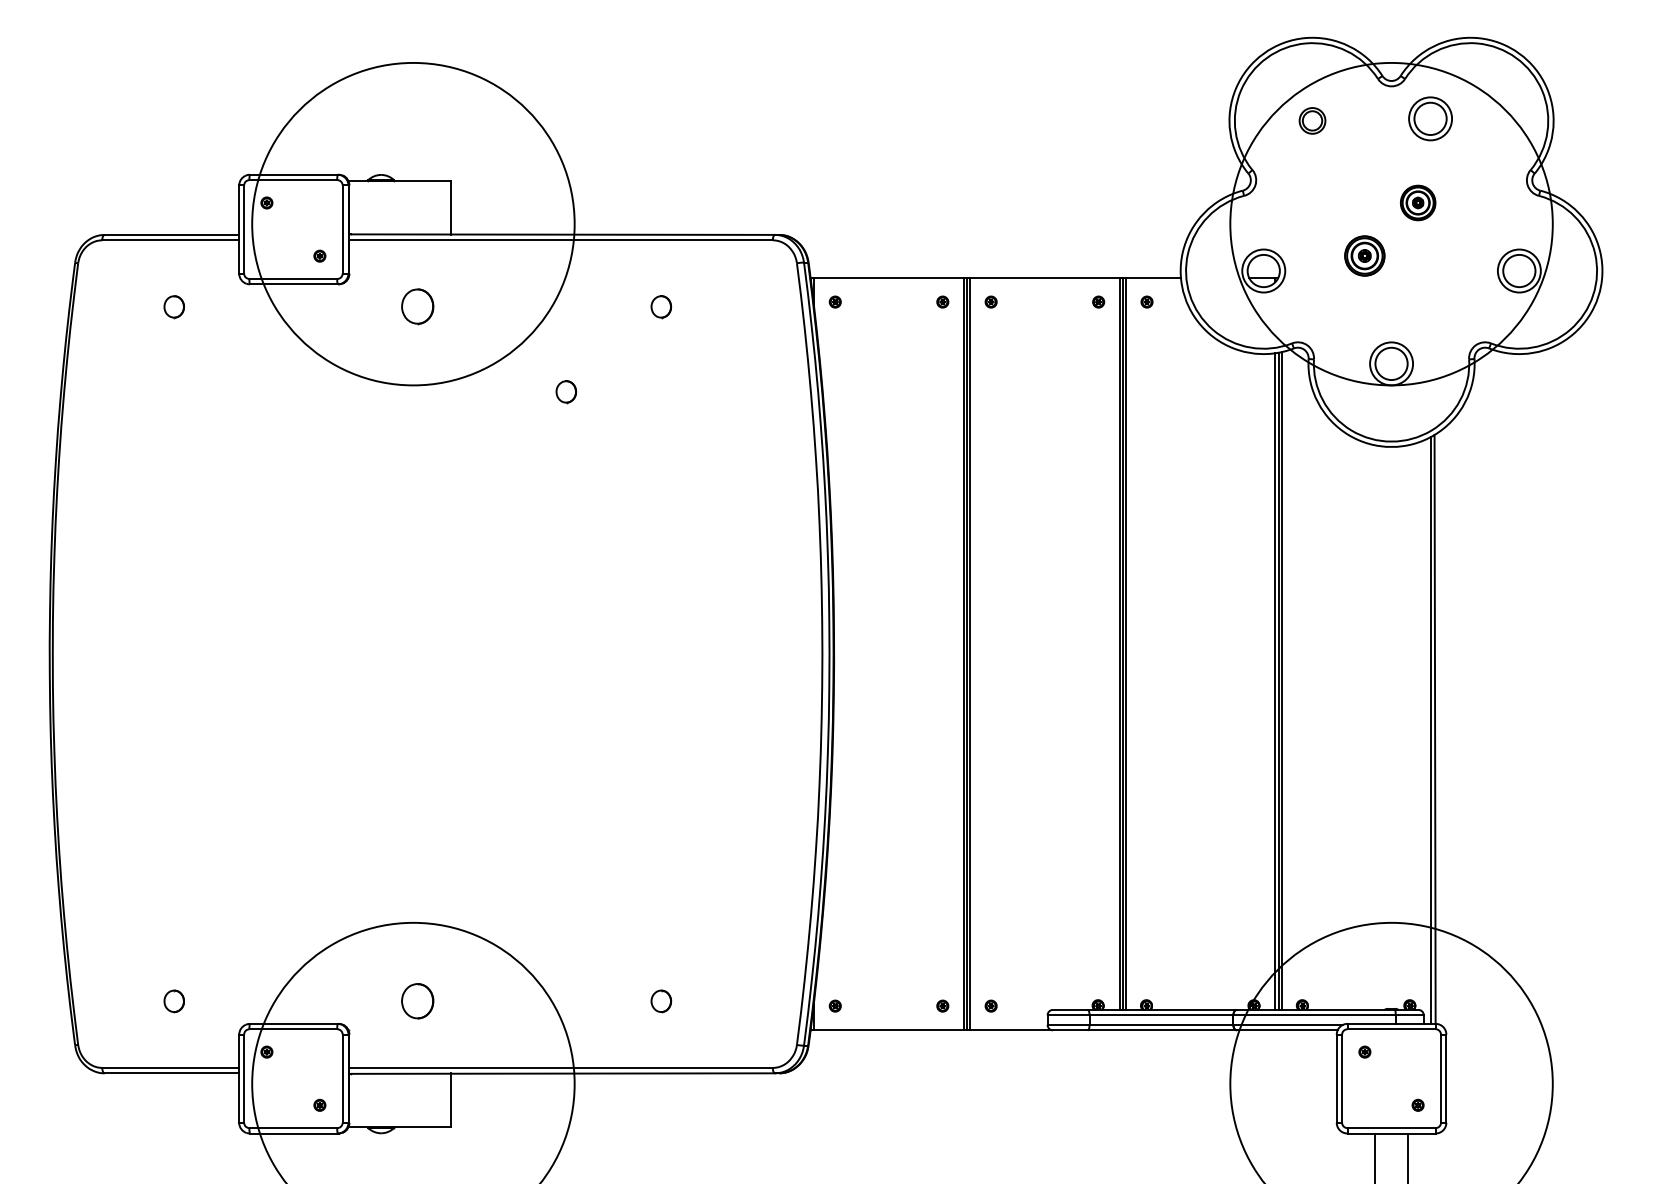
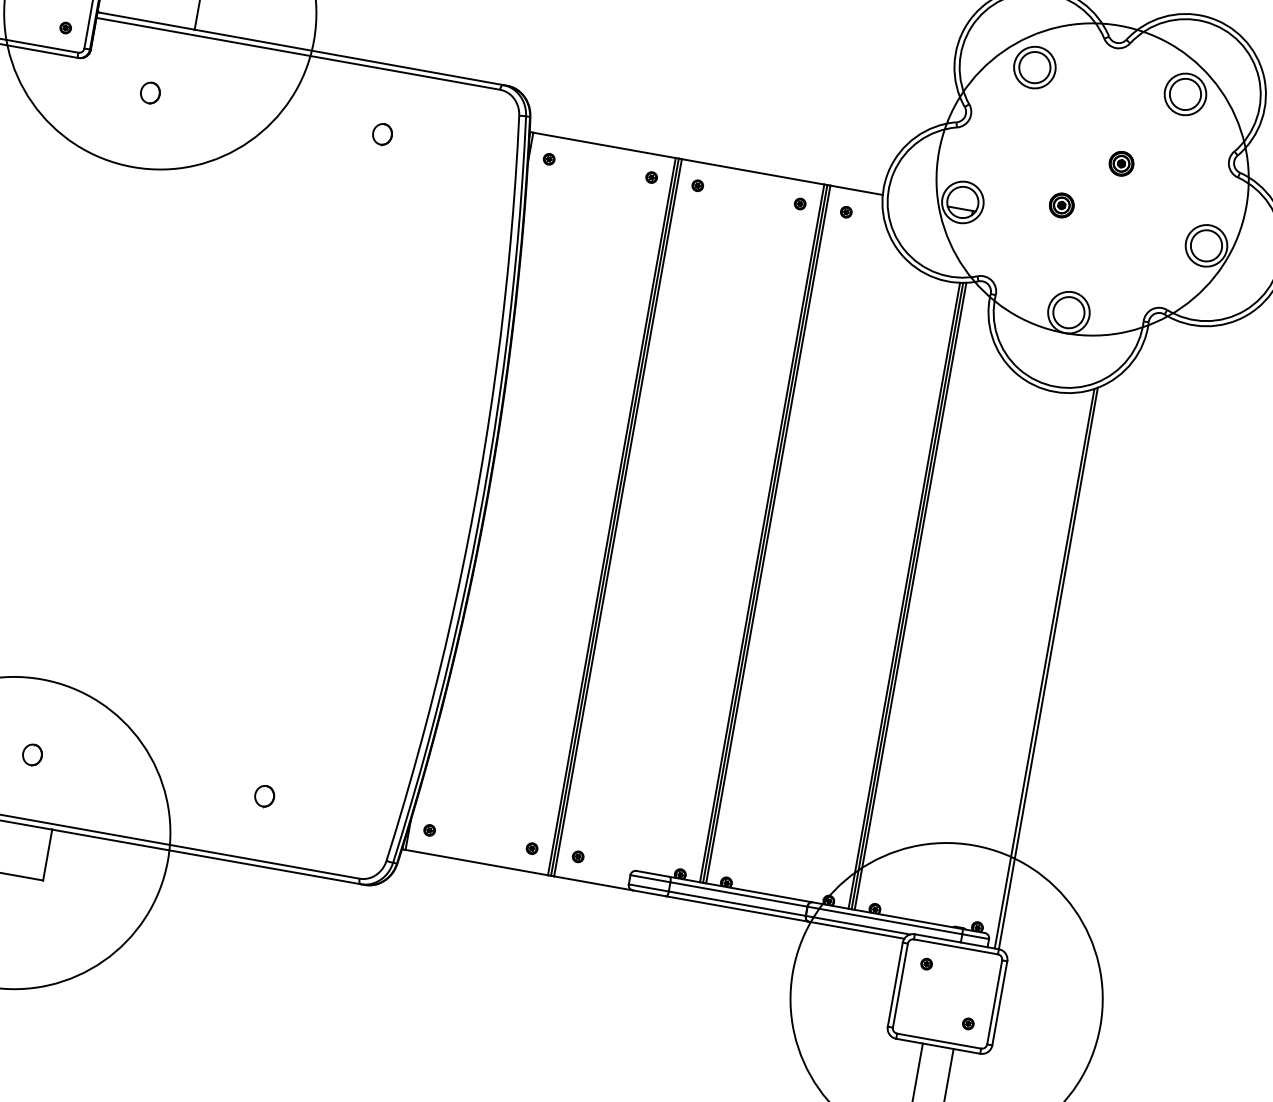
part: (1430, 118) -> (1185, 94), moved
part: (1312, 120) -> (1034, 67), size x1.67
part: (1417, 202) -> (1121, 163), size x0.71
part: (1364, 256) -> (1061, 205), size x0.62
part: (417, 307) -> (150, 93), size x0.62
part: (566, 392) -> (277, 199), removed
part: (417, 1001) -> (32, 755), size x0.62

